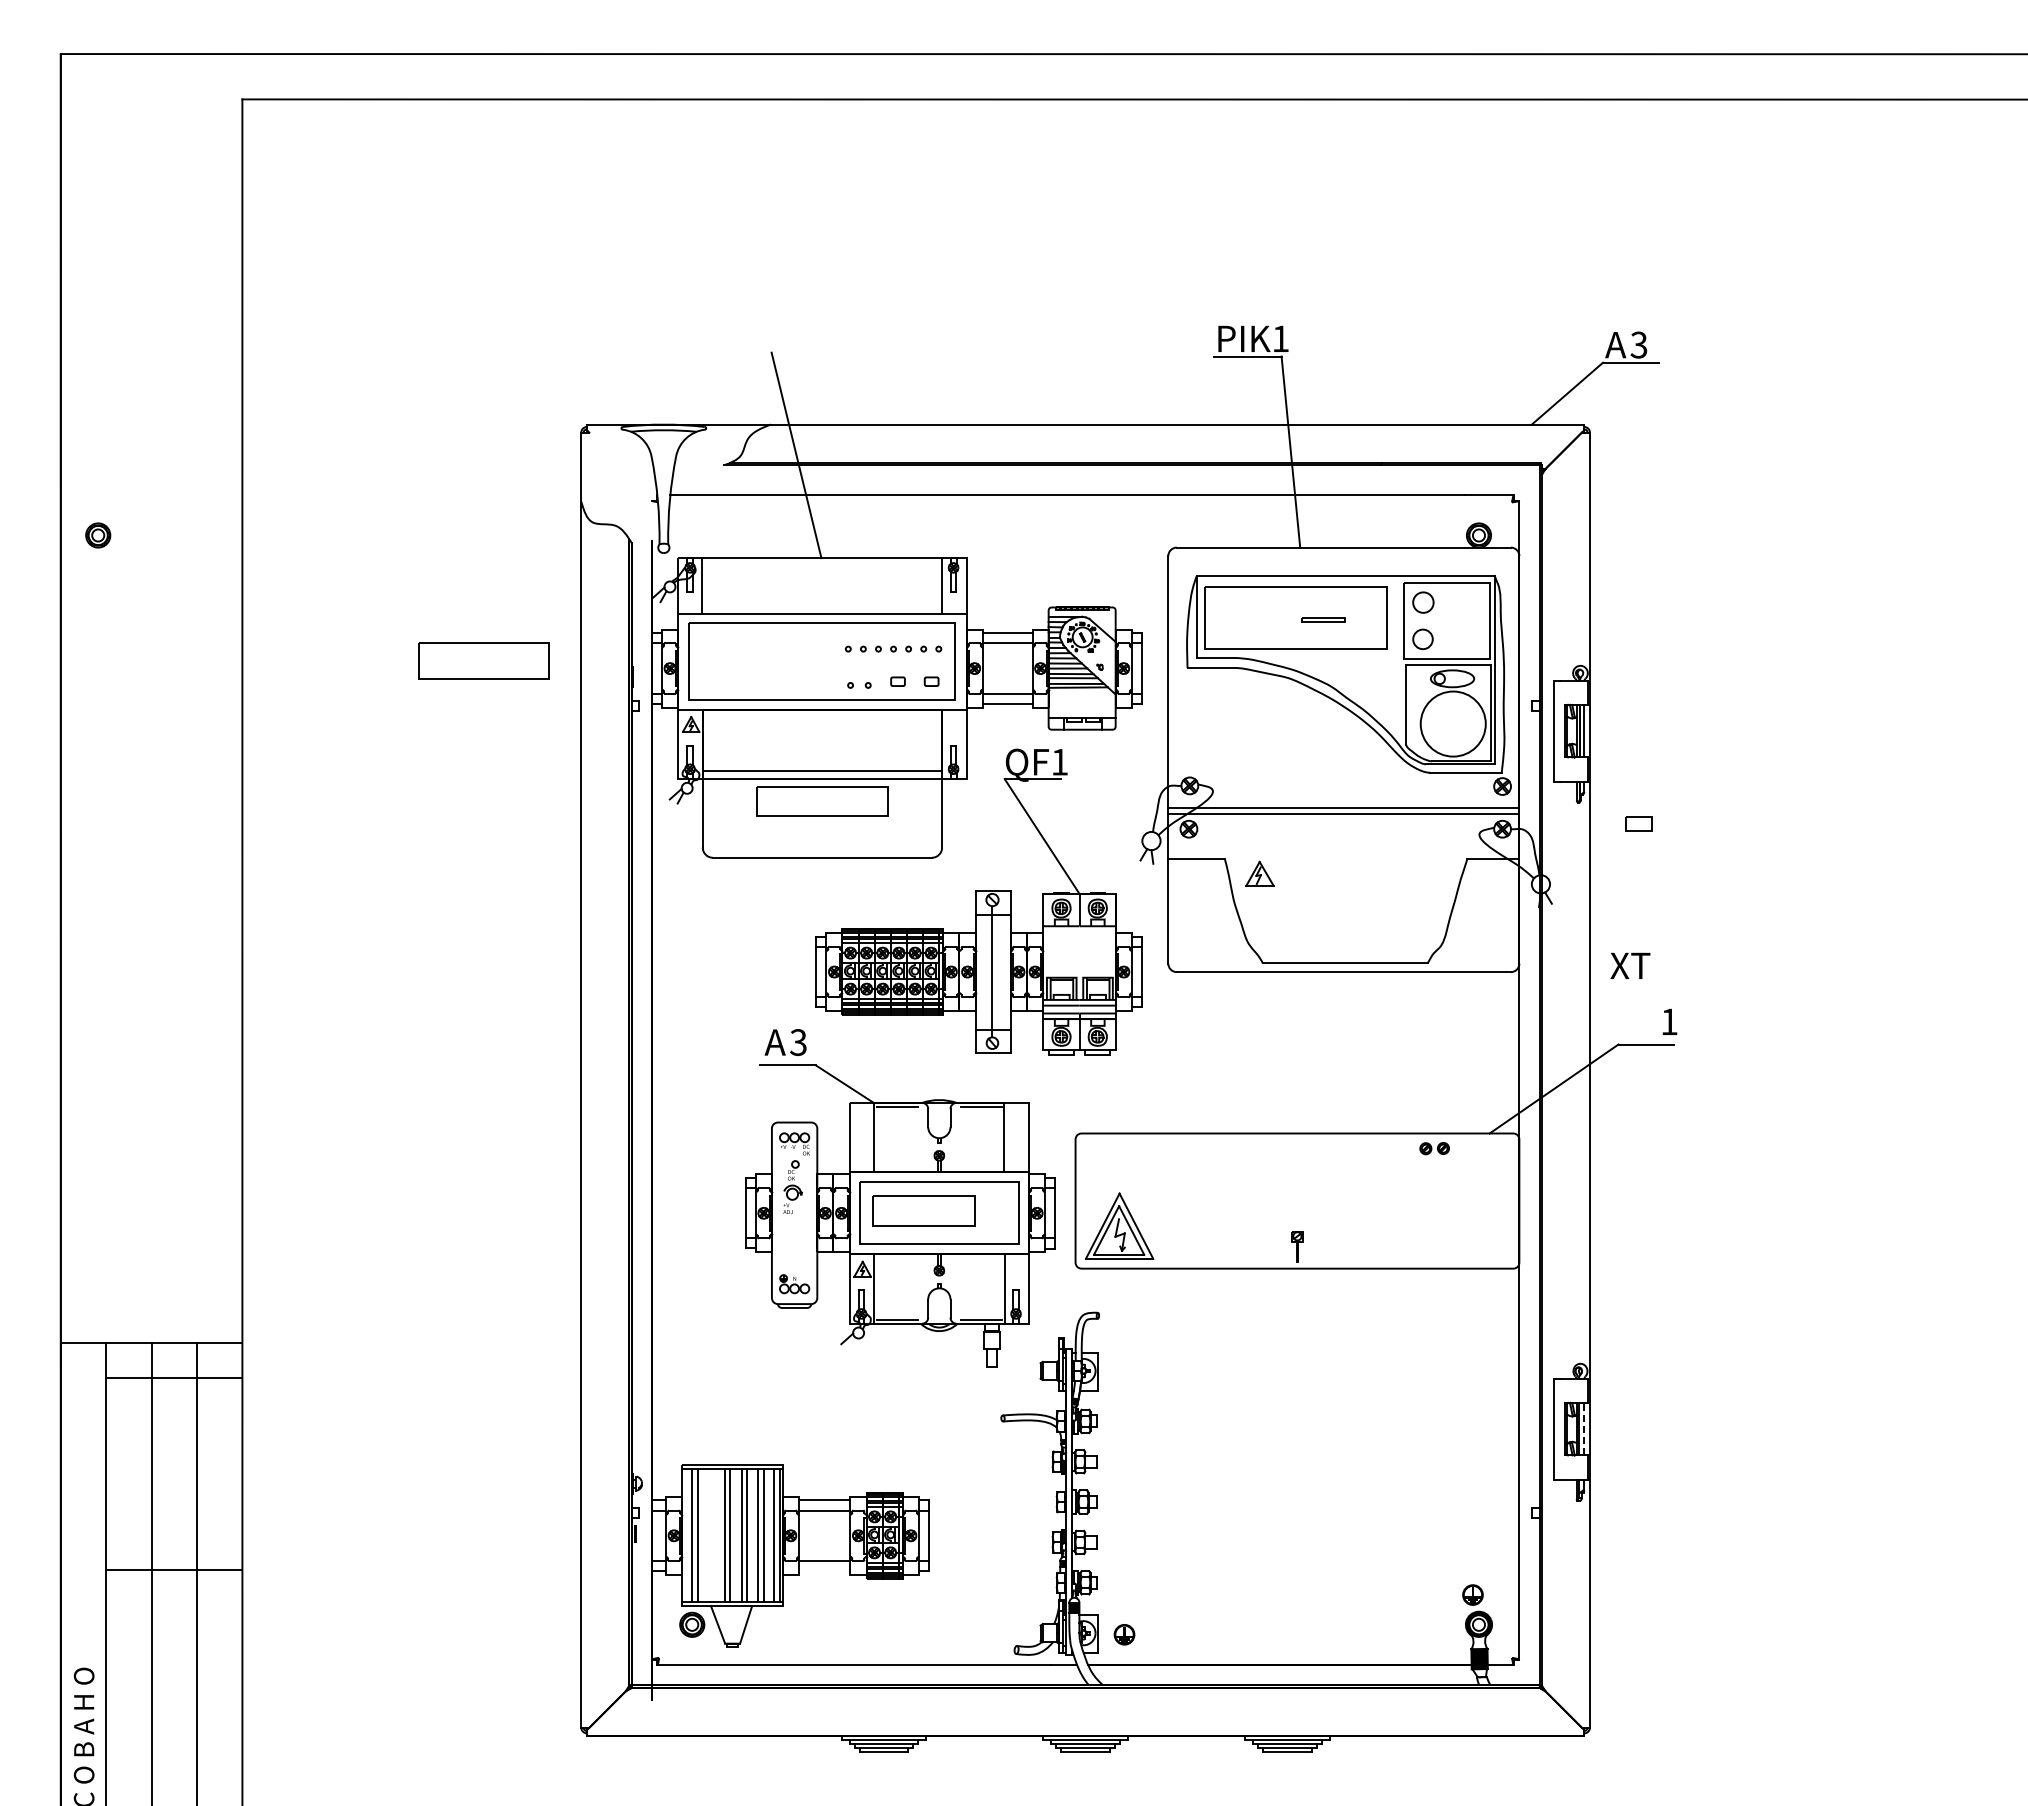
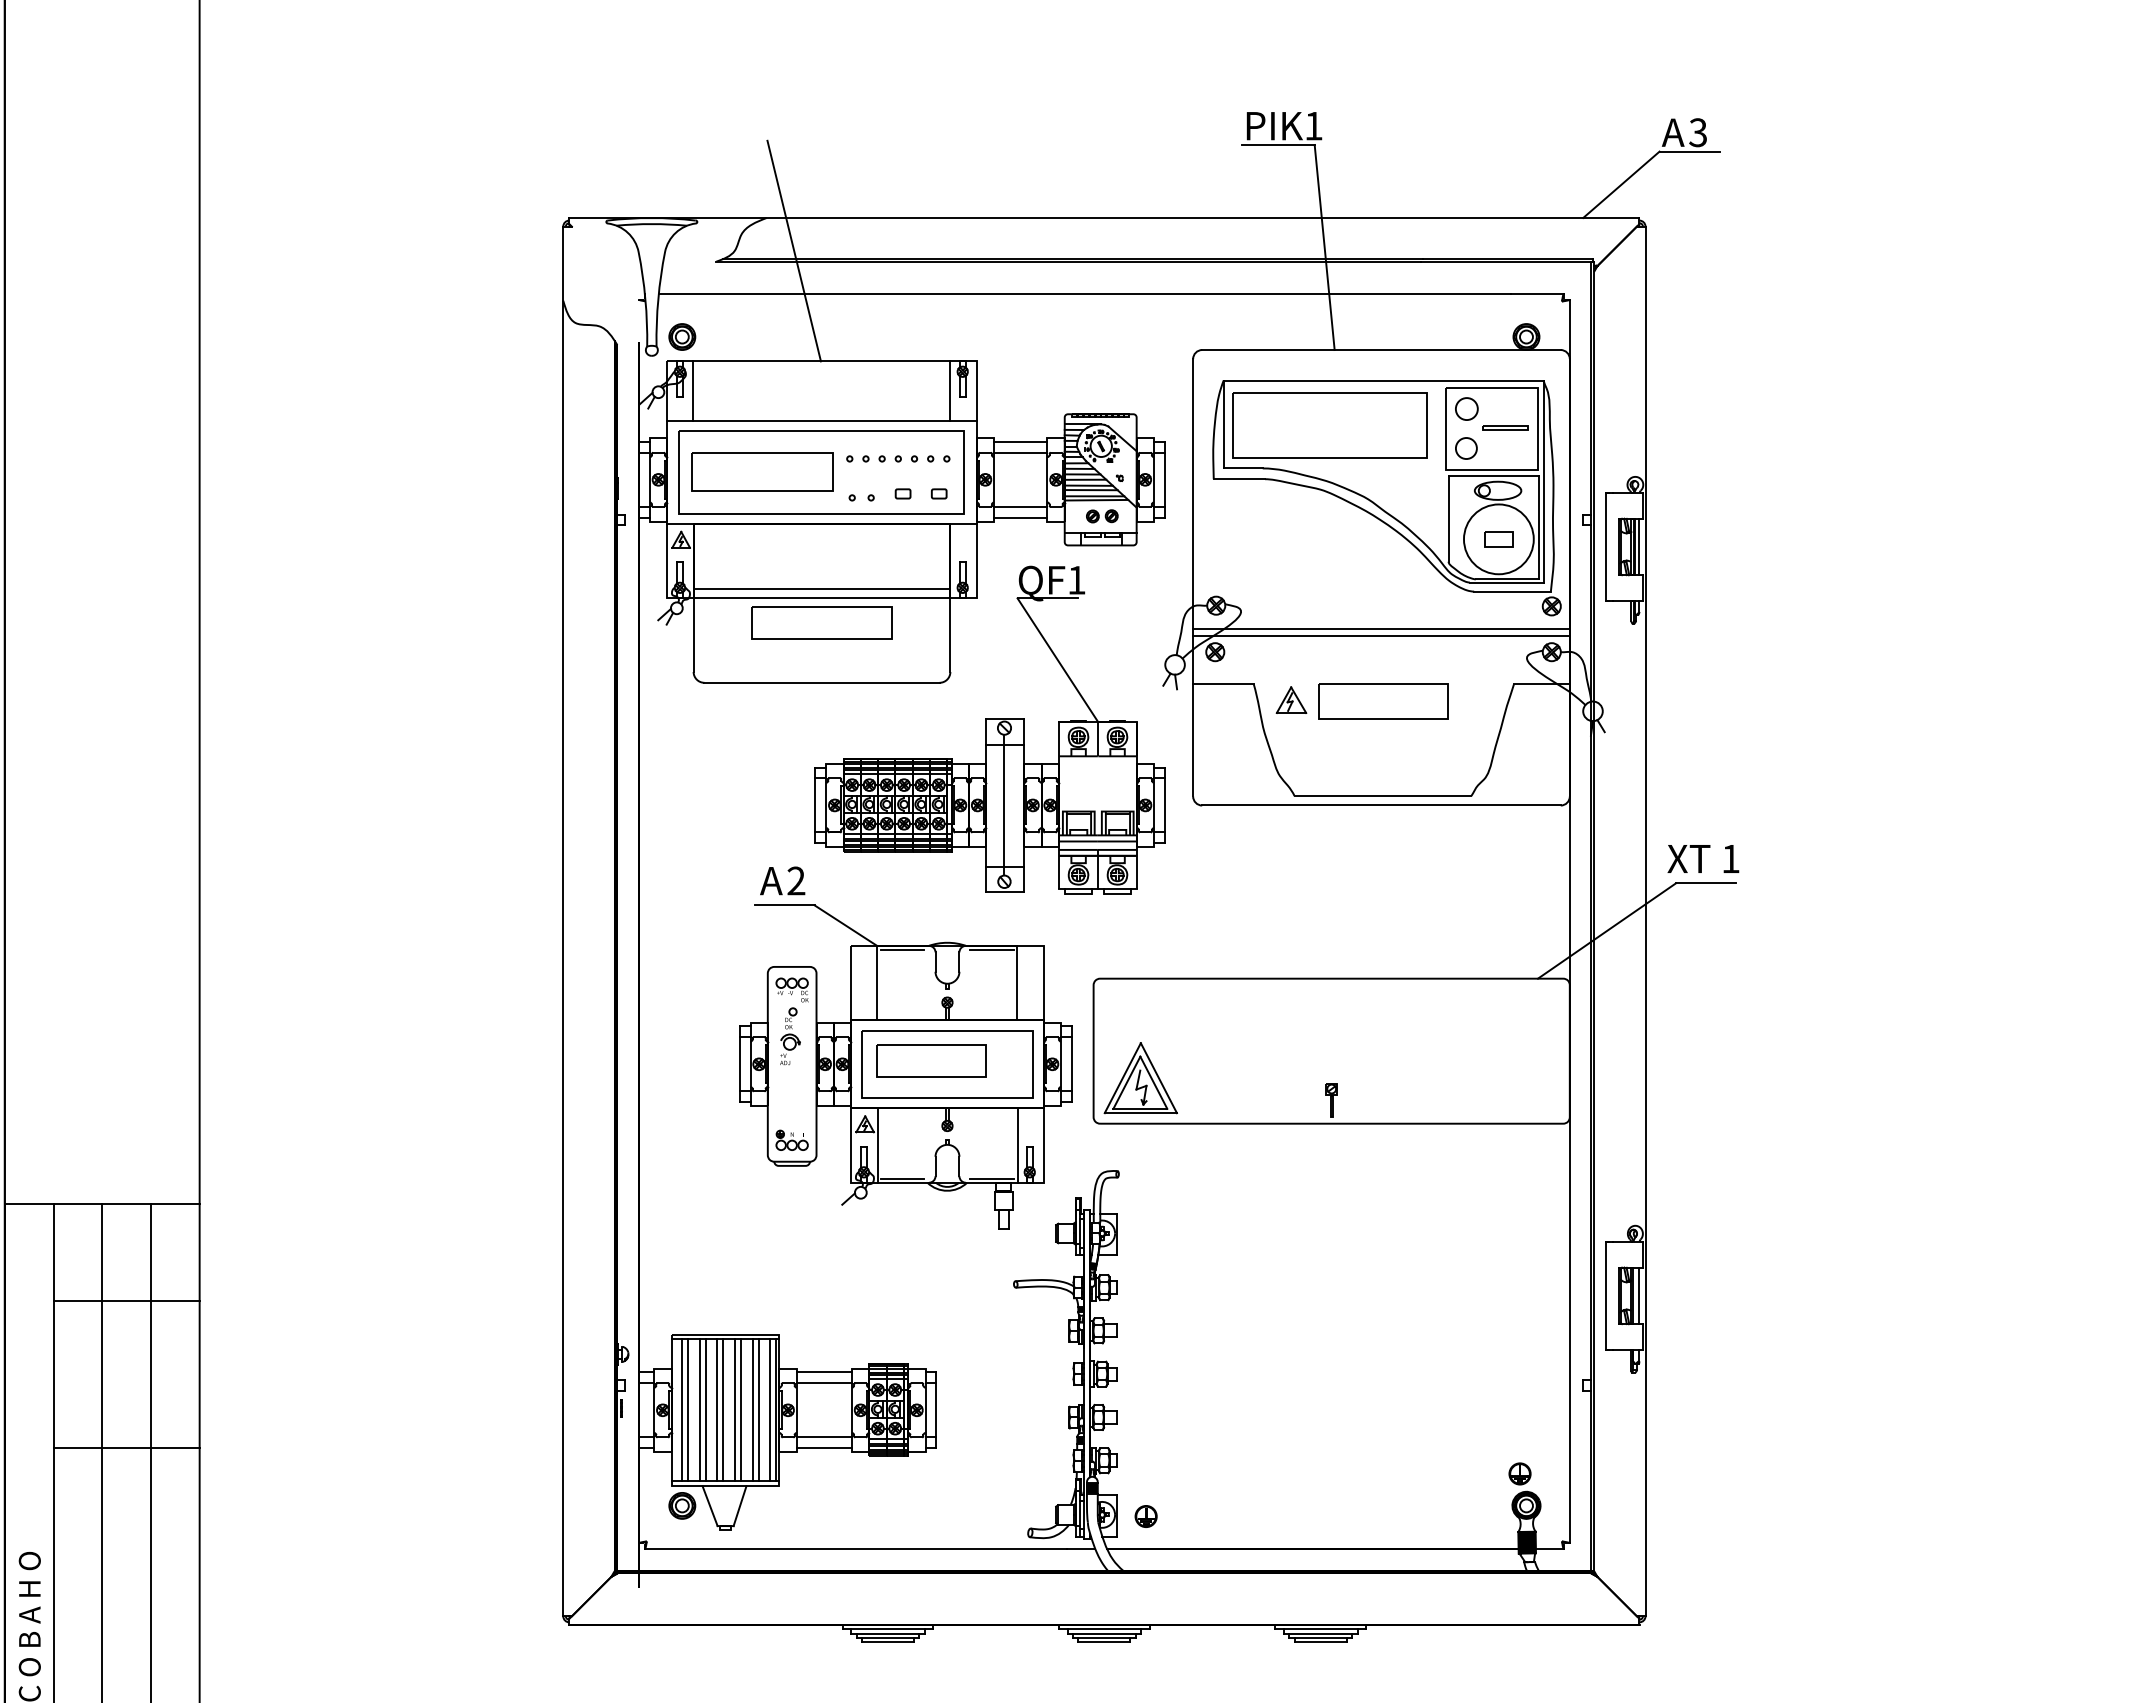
part: (98, 535) -> (682, 337), moved
part: (1323, 619) -> (1505, 427), moved
part: (483, 660) -> (761, 471), moved
part: (1638, 823) -> (1498, 538), moved
part: (1345, 874) -> (1383, 700), added
text: (1630, 965) -> (1689, 858), moved
text: (798, 1042) -> (796, 881), 3 -> 2
part: (1434, 1148) -> (1102, 516), moved
line: (174, 1378) -> (126, 1301), moved
line: (1584, 1428) -> (1639, 1295), dashed -> solid
line: (708, 1534) -> (699, 1408), added
line: (714, 1534) -> (706, 1408), added
line: (824, 1571) -> (824, 1448), added

